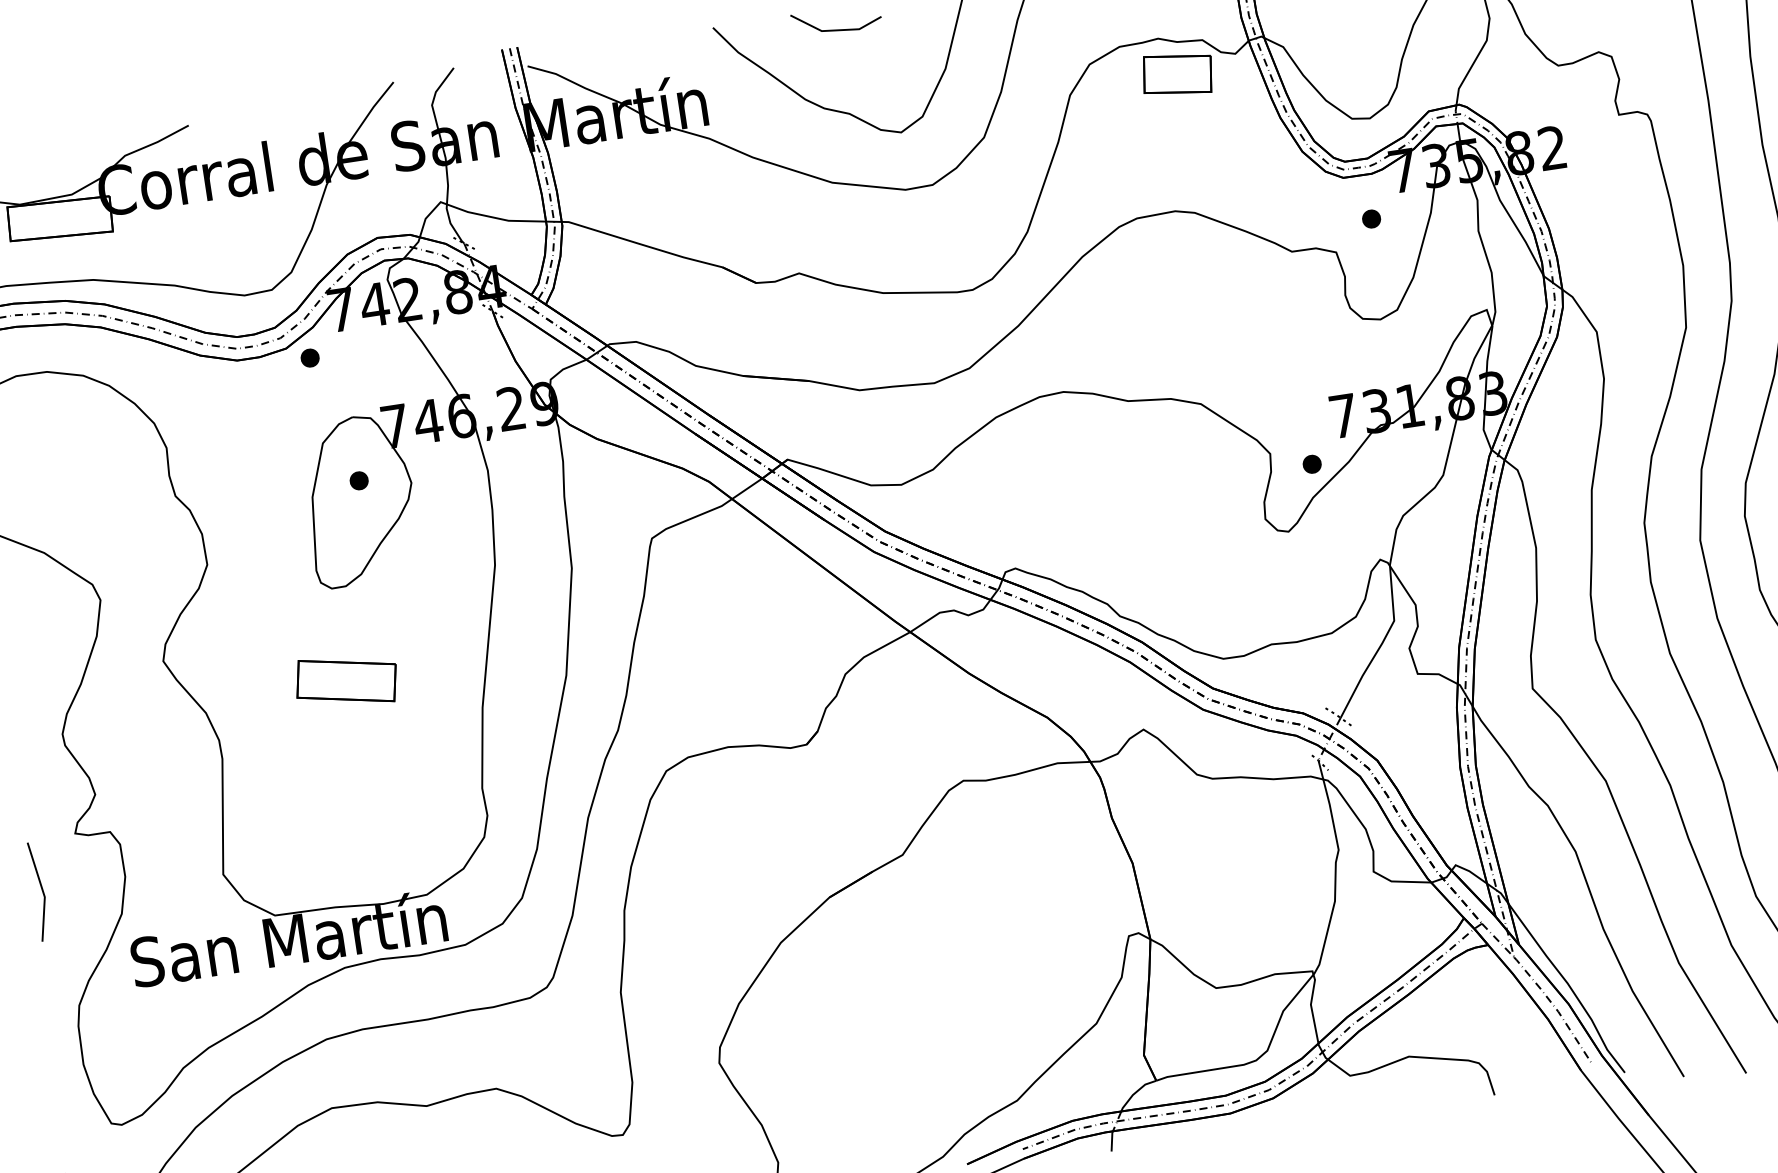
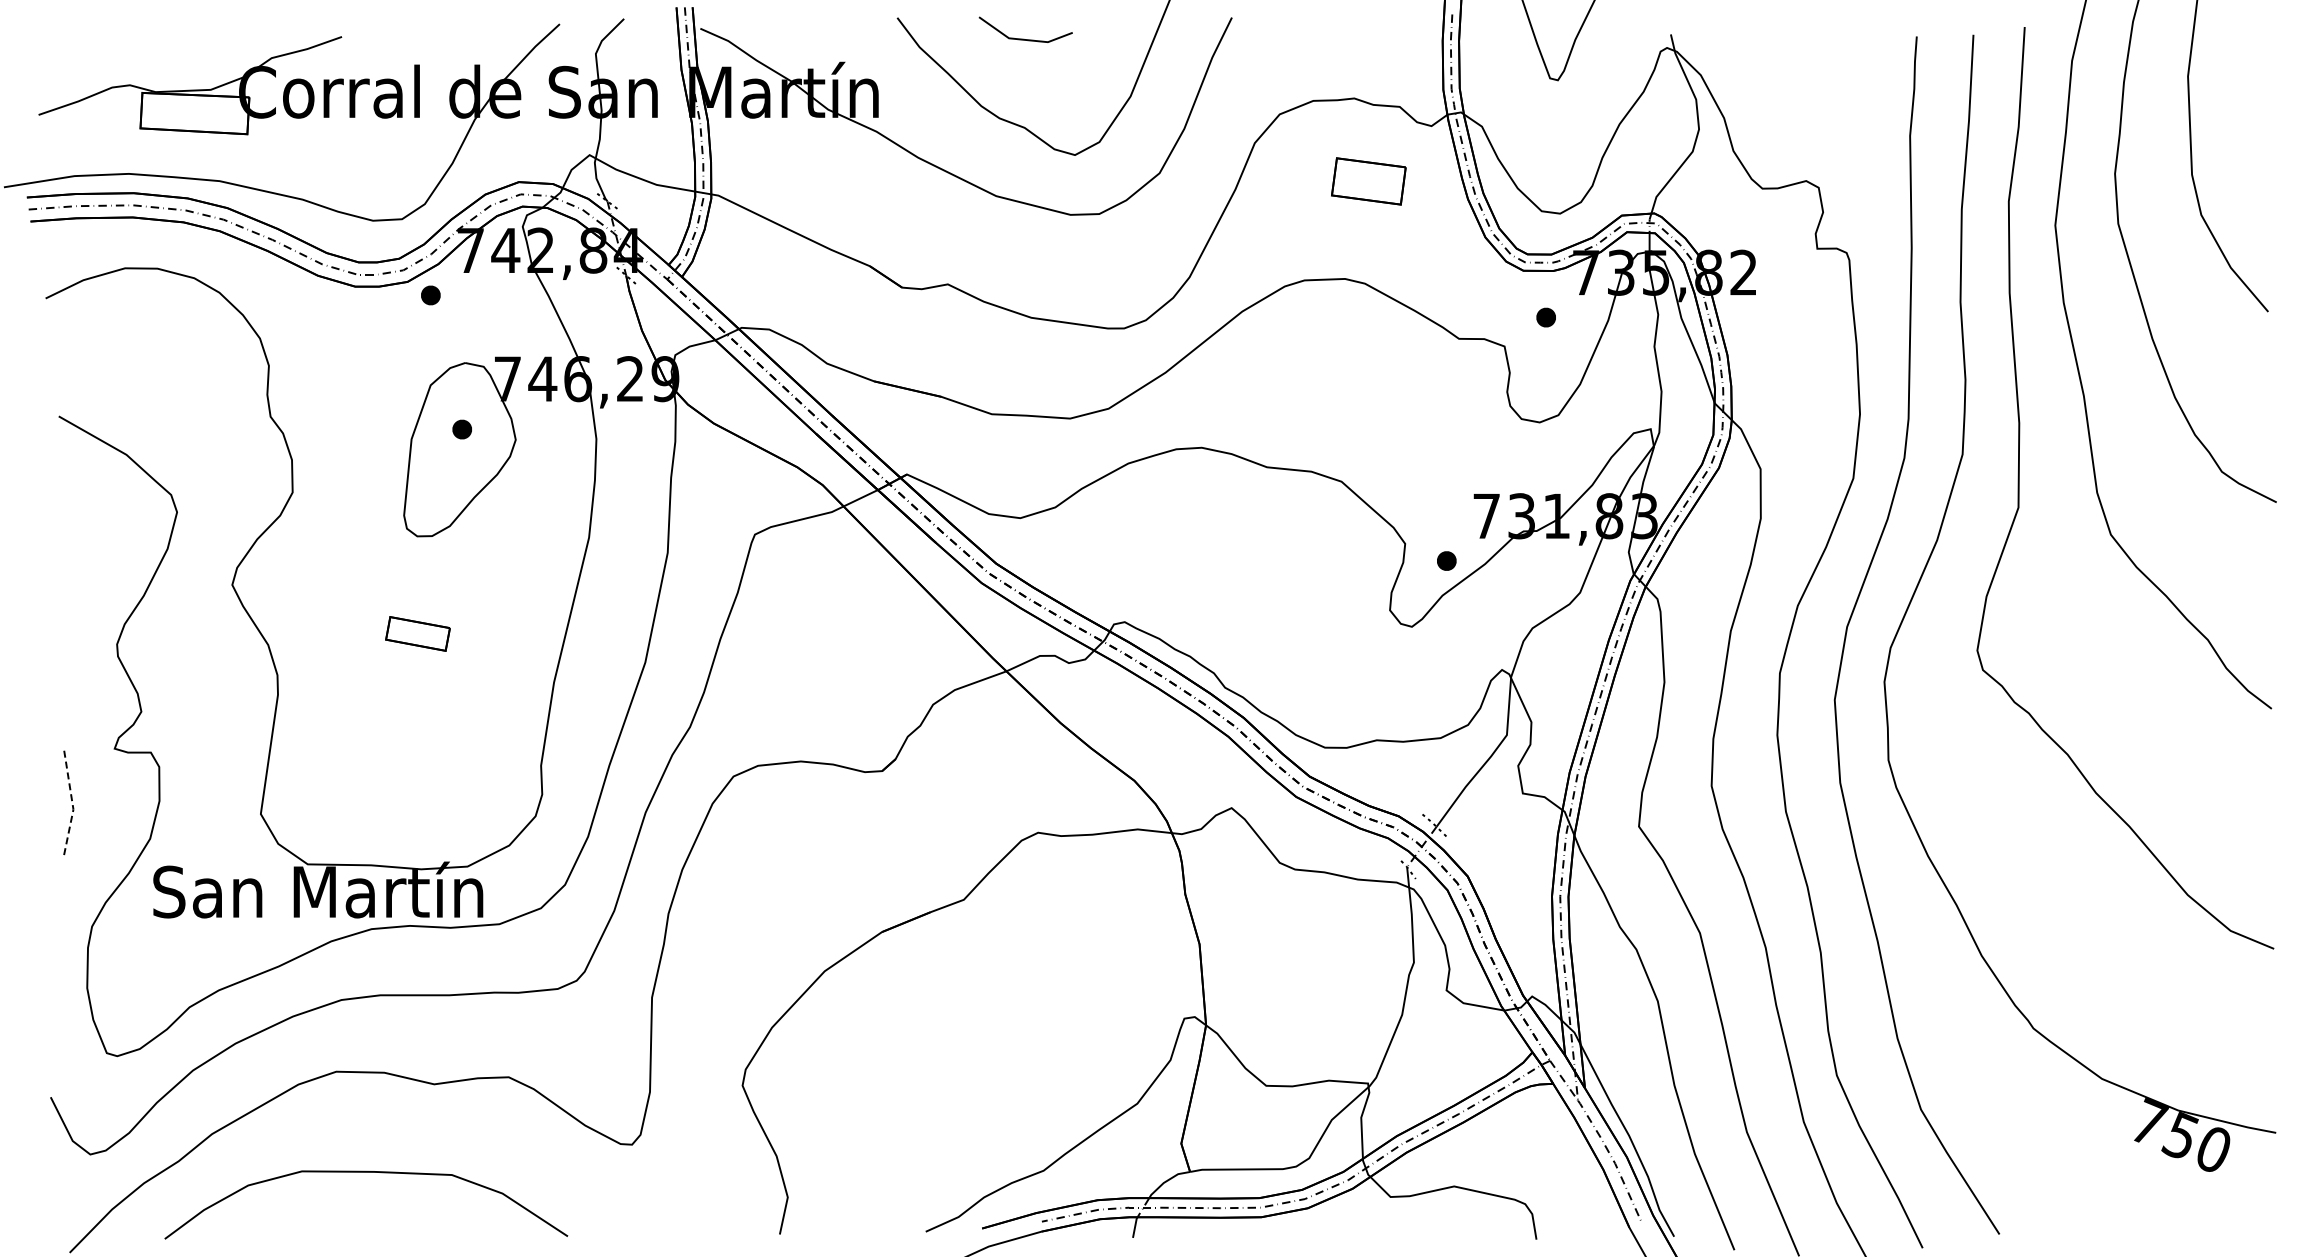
part: (1177, 74) -> (1368, 181), moved
part: (345, 680) -> (417, 633), size x0.6
line: (43, 891) -> (72, 803), solid -> dashed

